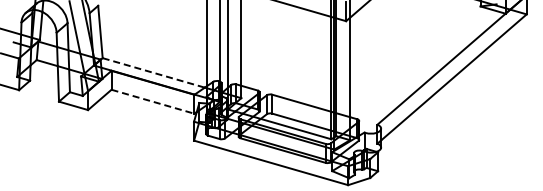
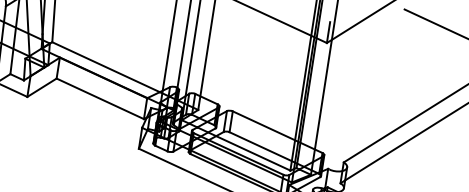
line: (154, 73) -> (106, 67), dashed -> solid
line: (153, 101) -> (100, 98), dashed -> solid

